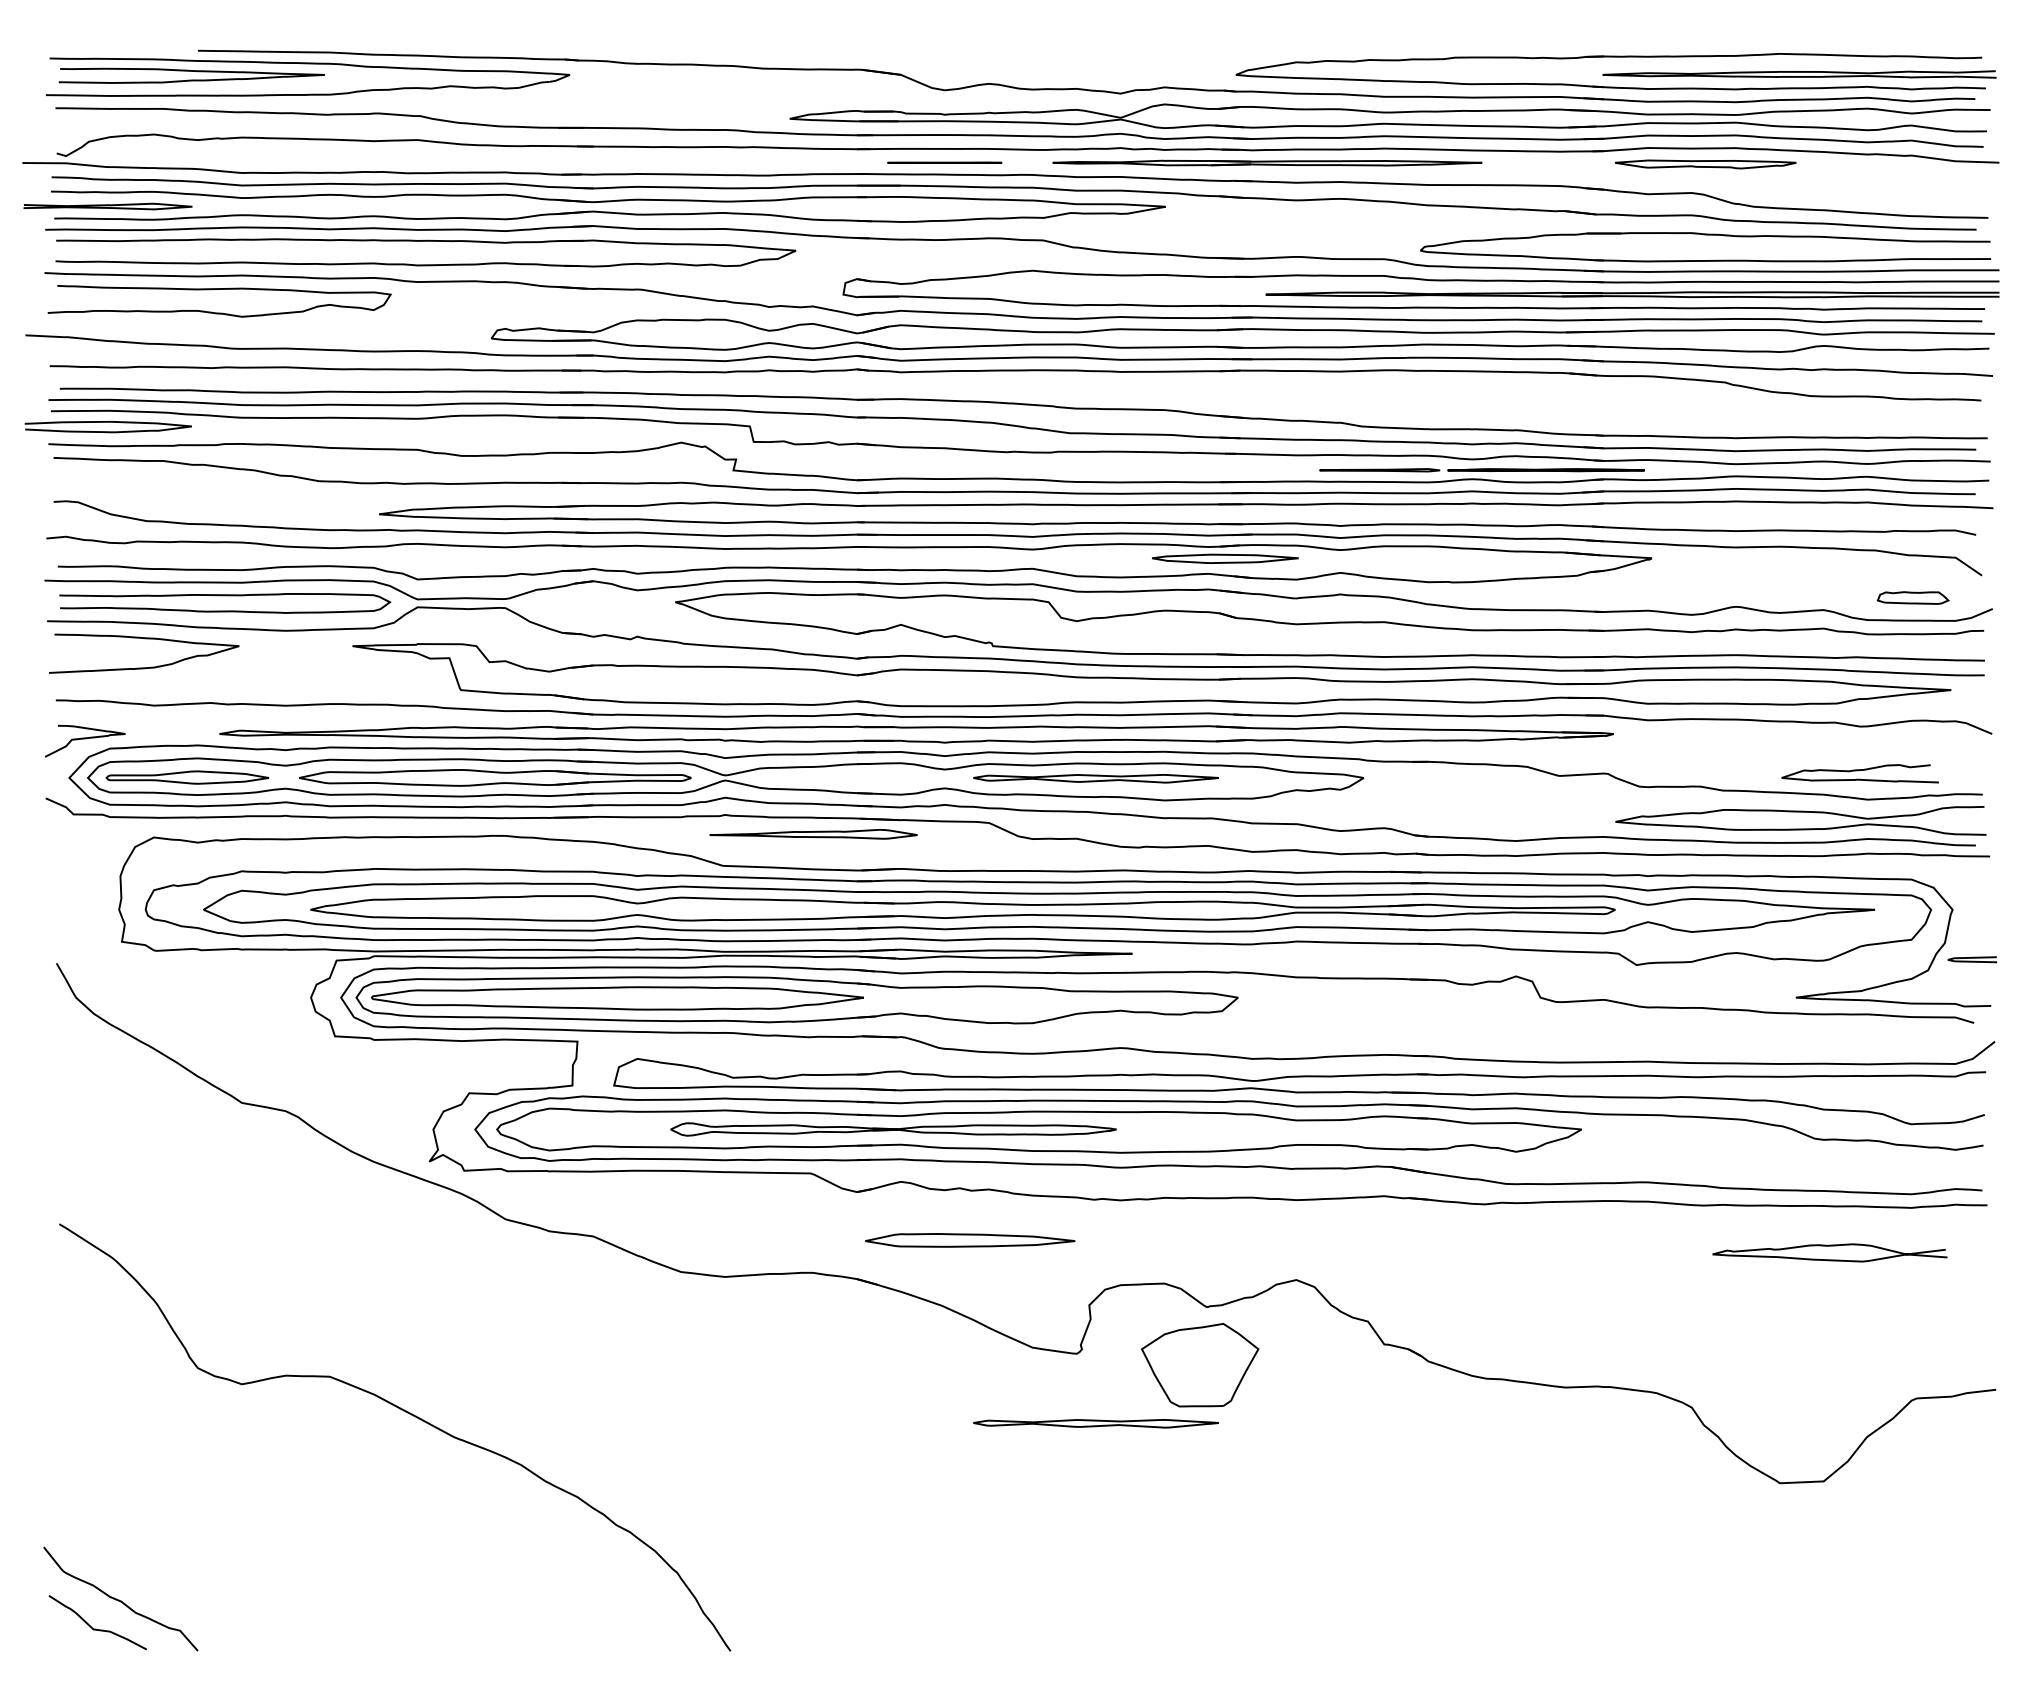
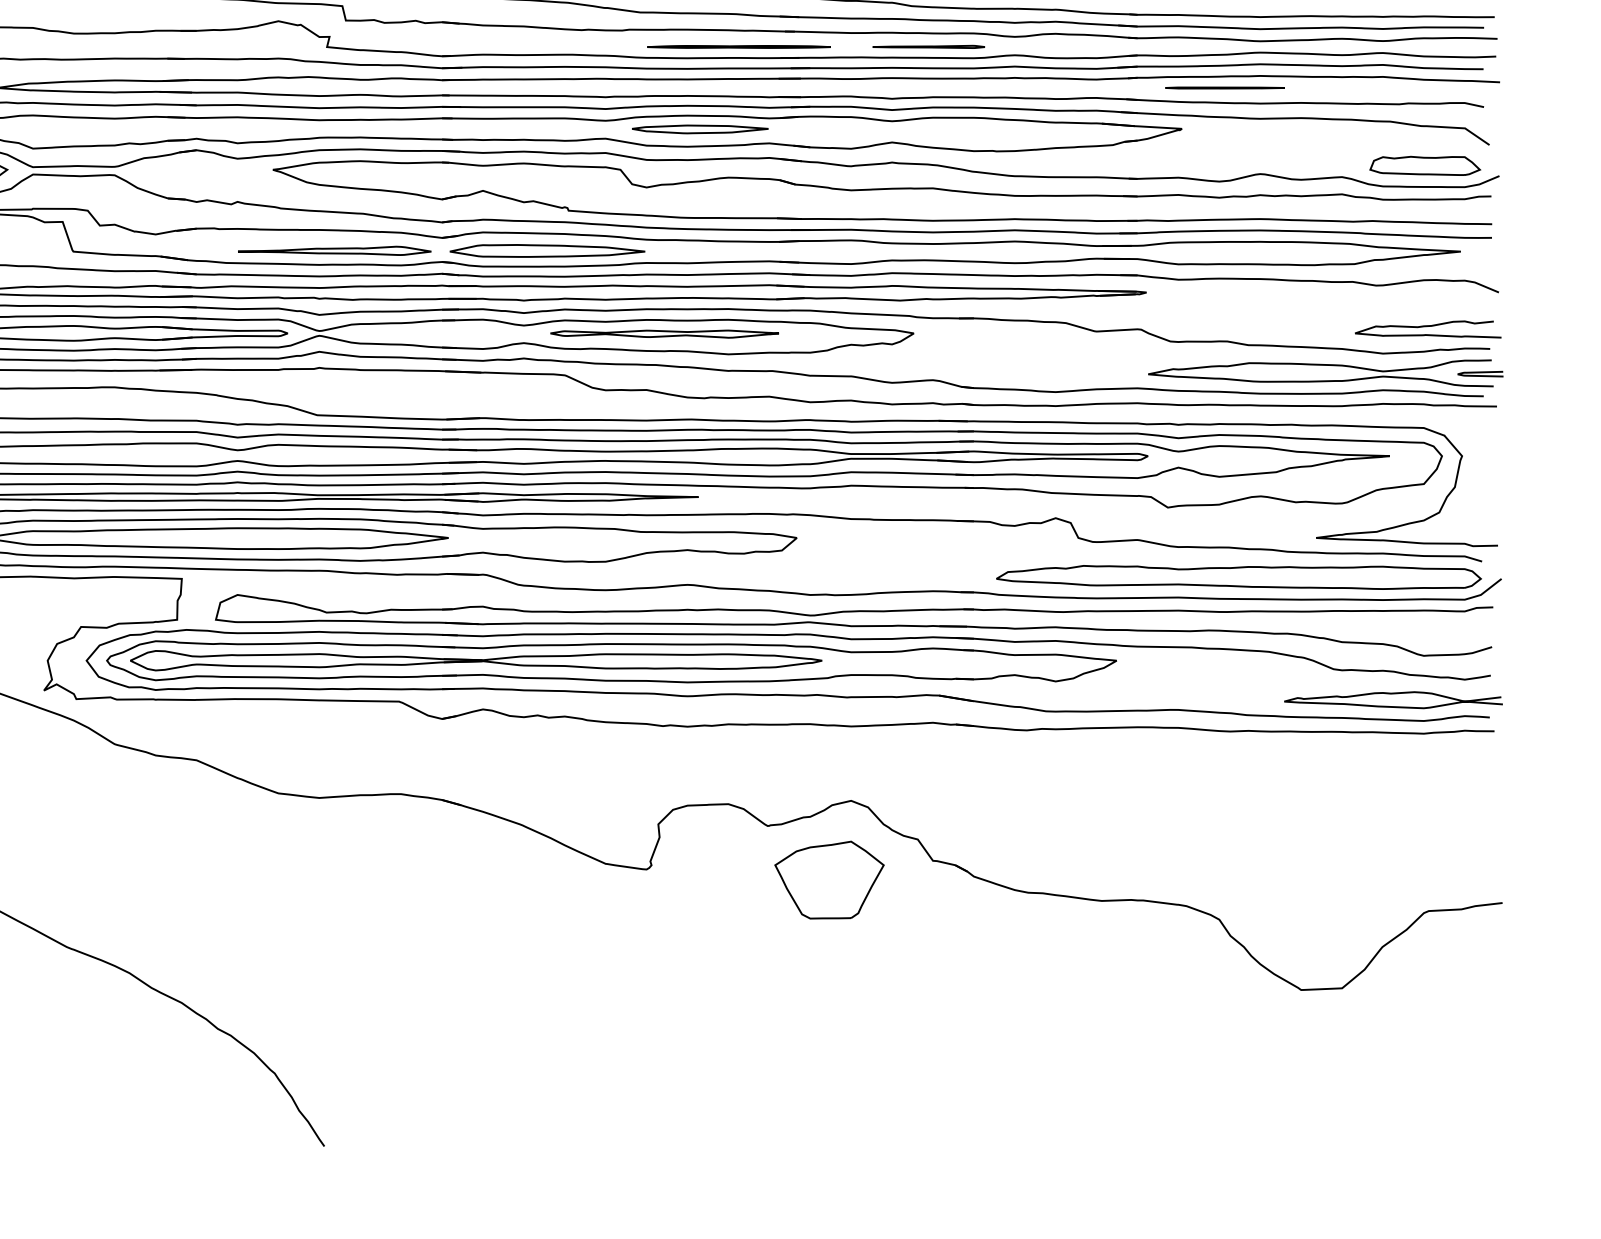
line: (1545, 470) -> (738, 47), moved
line: (1698, 514) -> (1225, 88), added
part: (1225, 558) -> (700, 129), moved
part: (1913, 597) -> (1425, 165), size x1.67
curve: (1858, 771) -> (1426, 327), moved
part: (813, 834) -> (334, 251), moved
curve: (1972, 958) -> (1480, 373), moved
part: (1712, 1039) -> (1238, 576), added
part: (893, 1129) -> (476, 660), size x1.67
part: (970, 1240) -> (547, 251), moved
curve: (1829, 1246) -> (1393, 694), moved
part: (1200, 1365) -> (829, 880), moved
part: (1095, 1423) -> (664, 934), removed

